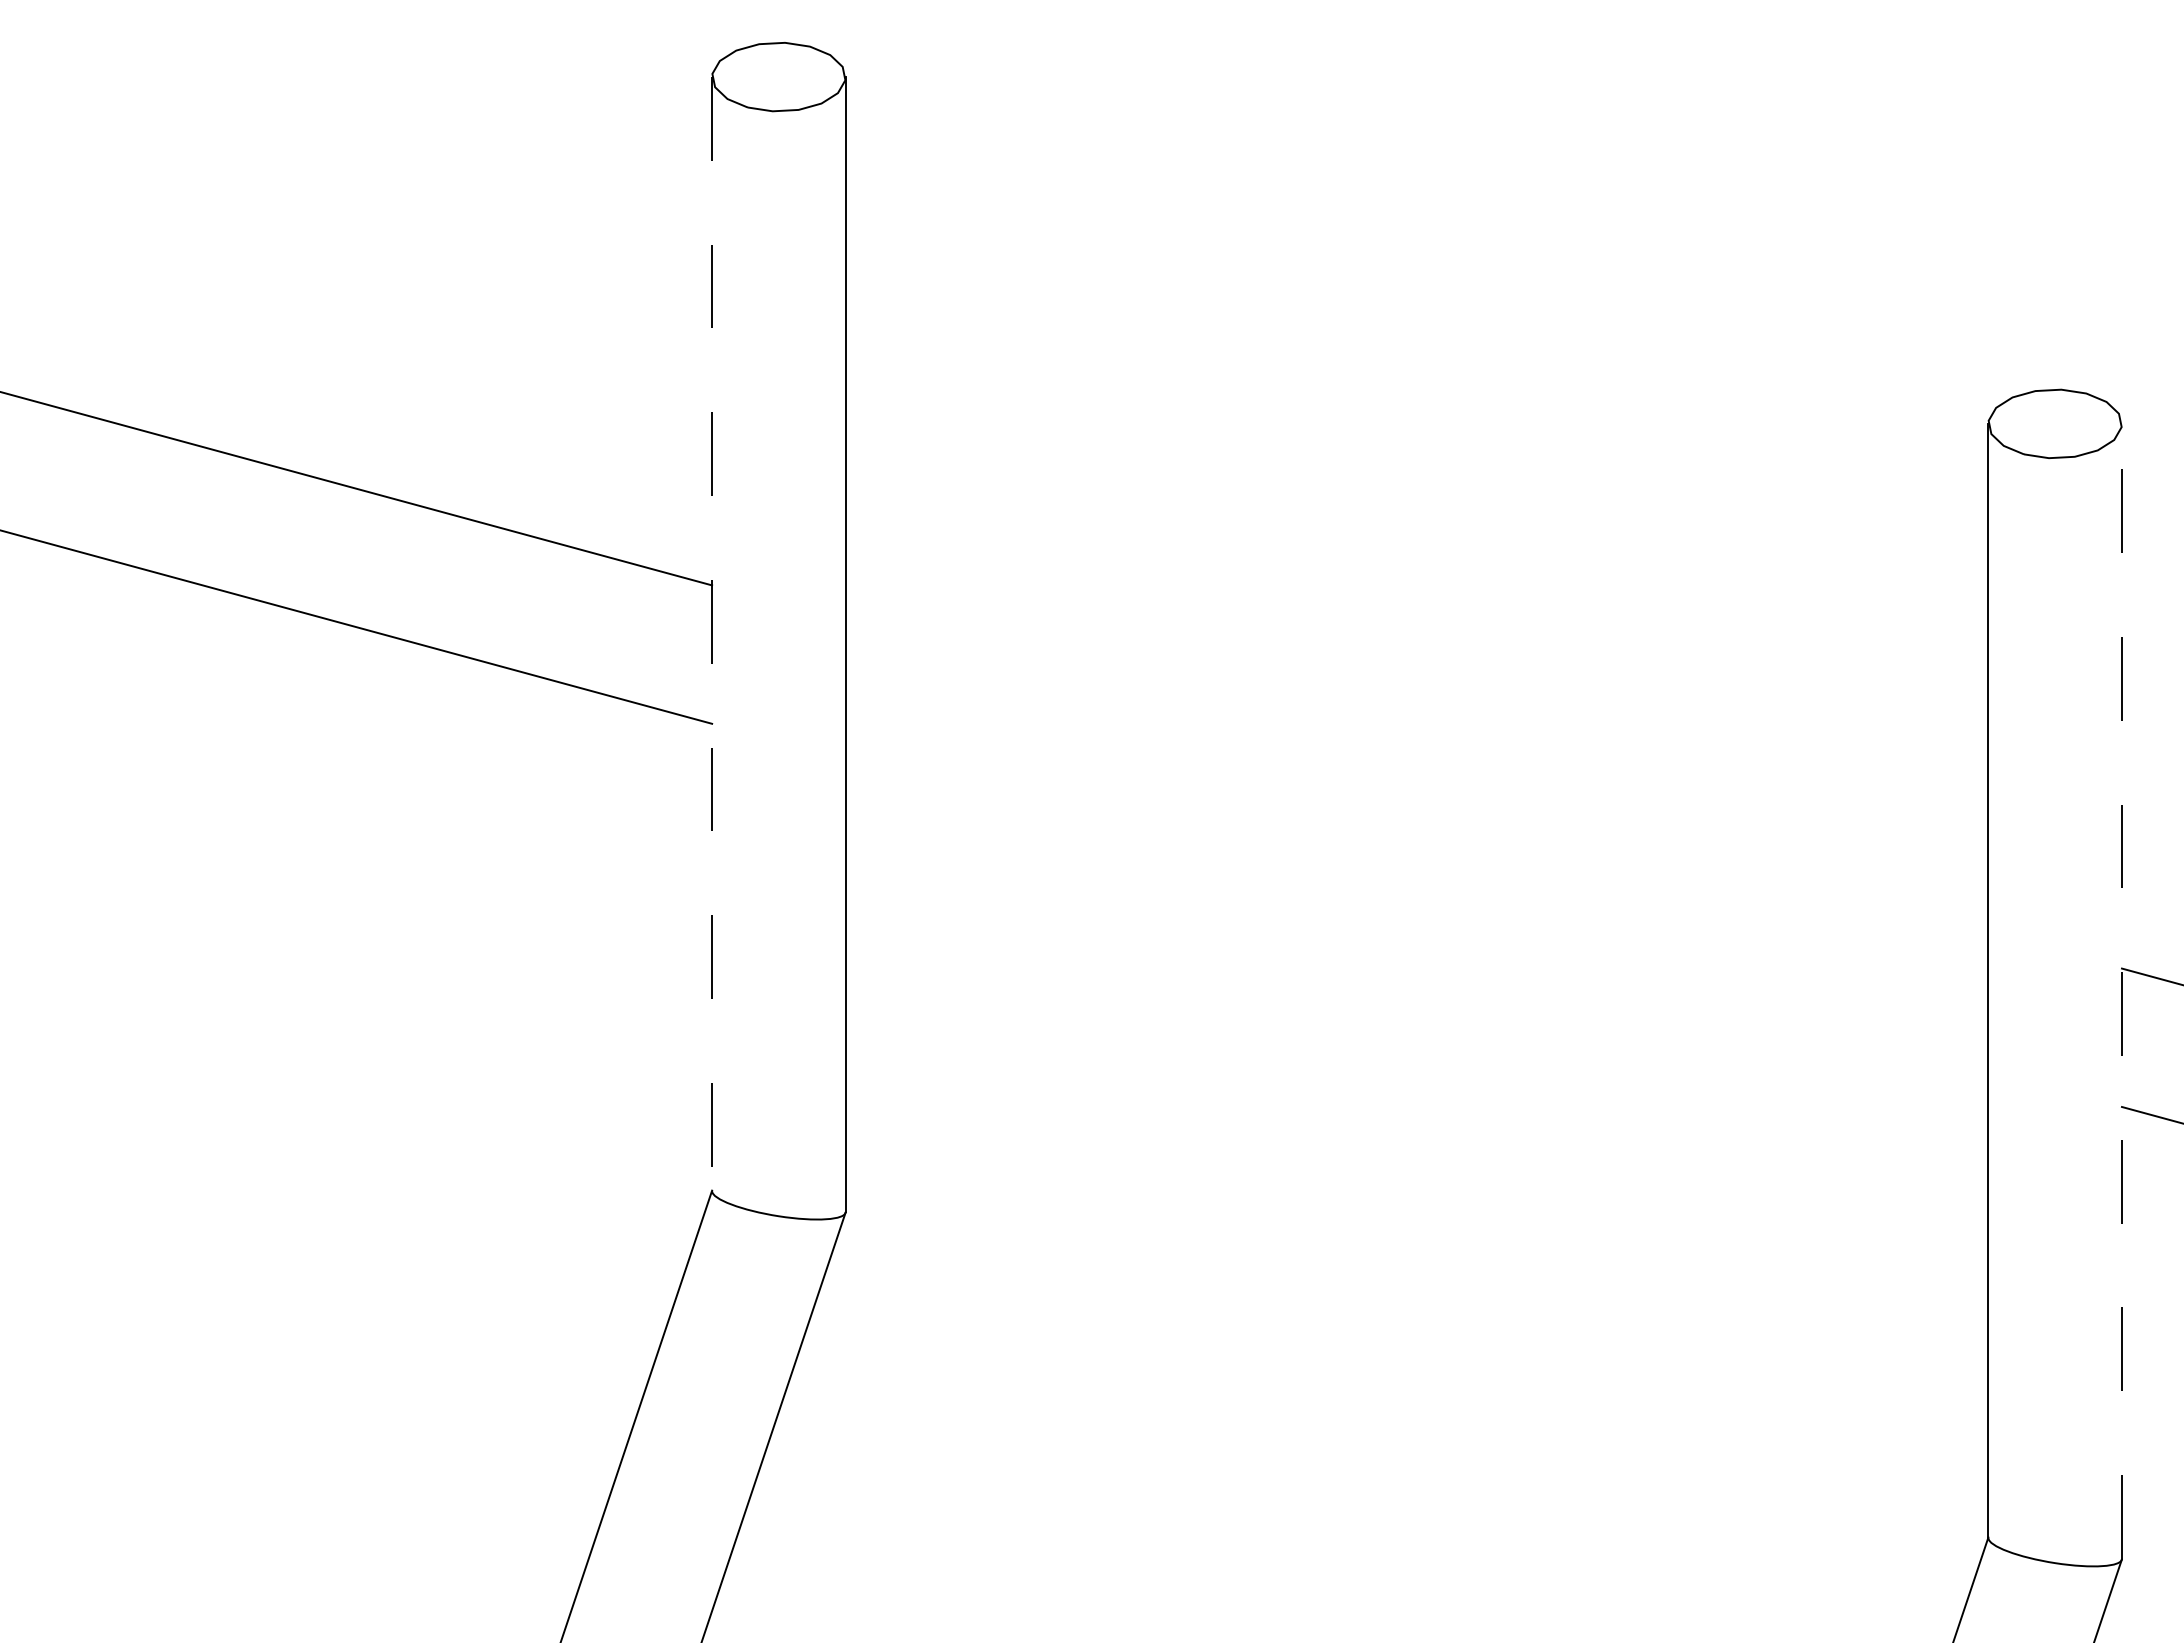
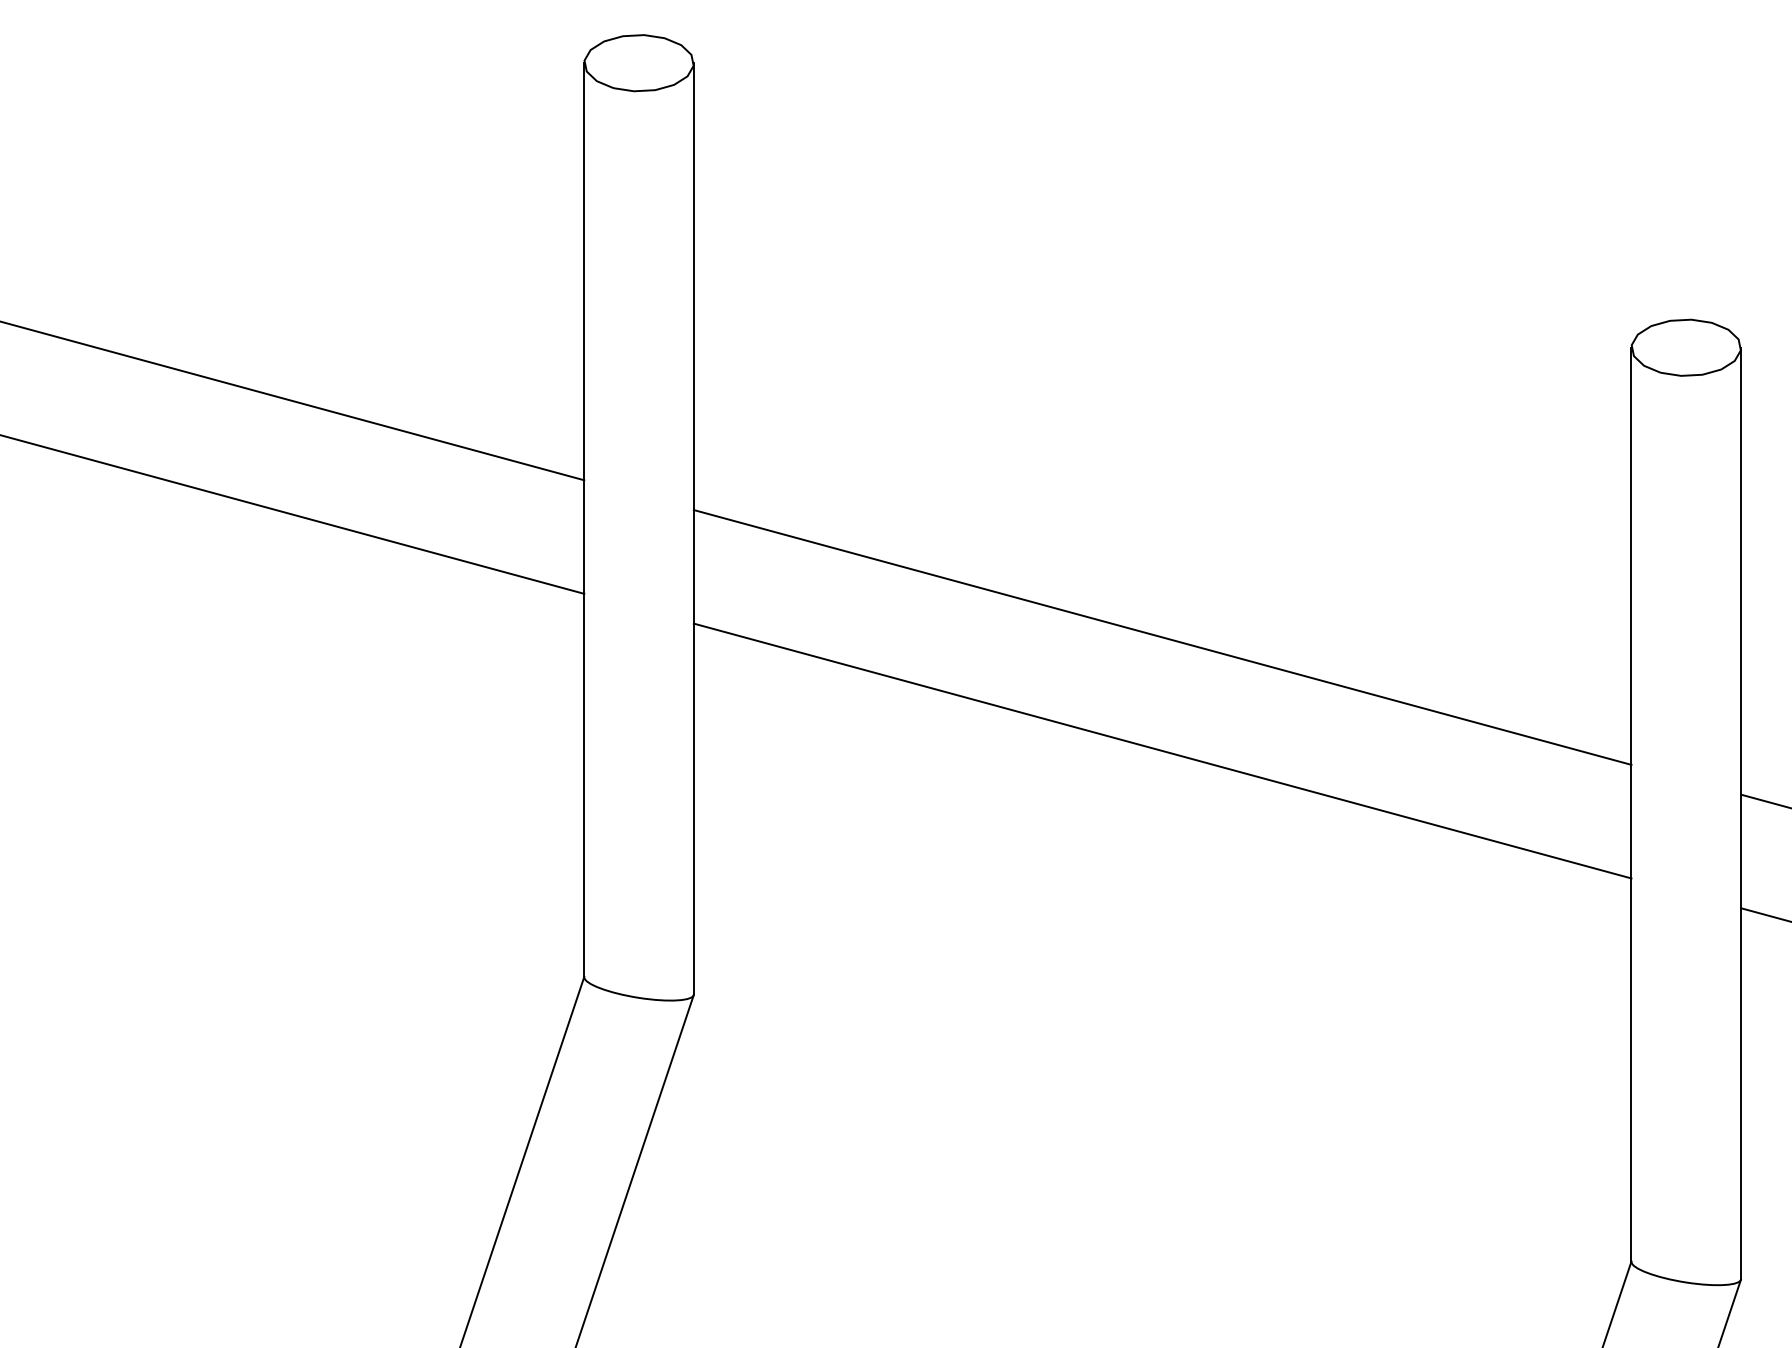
line: (712, 634) -> (584, 520), dashed -> solid
line: (1416, 776) -> (1162, 637), added
line: (1416, 915) -> (1162, 751), added
line: (2121, 990) -> (1740, 812), dashed -> solid

